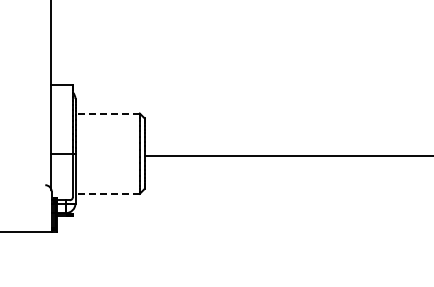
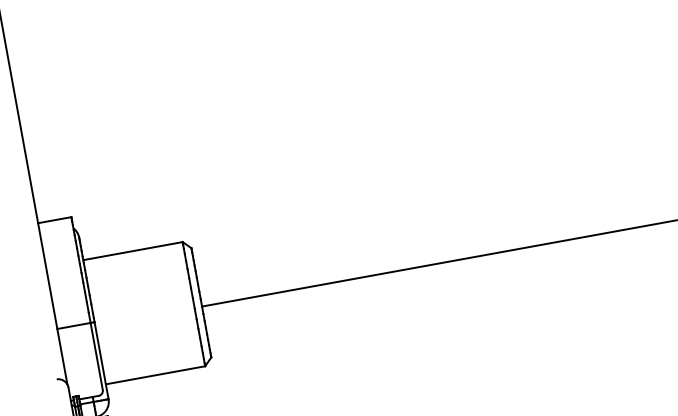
line: (107, 113) -> (132, 251), dashed -> solid
line: (107, 193) -> (155, 374), dashed -> solid

